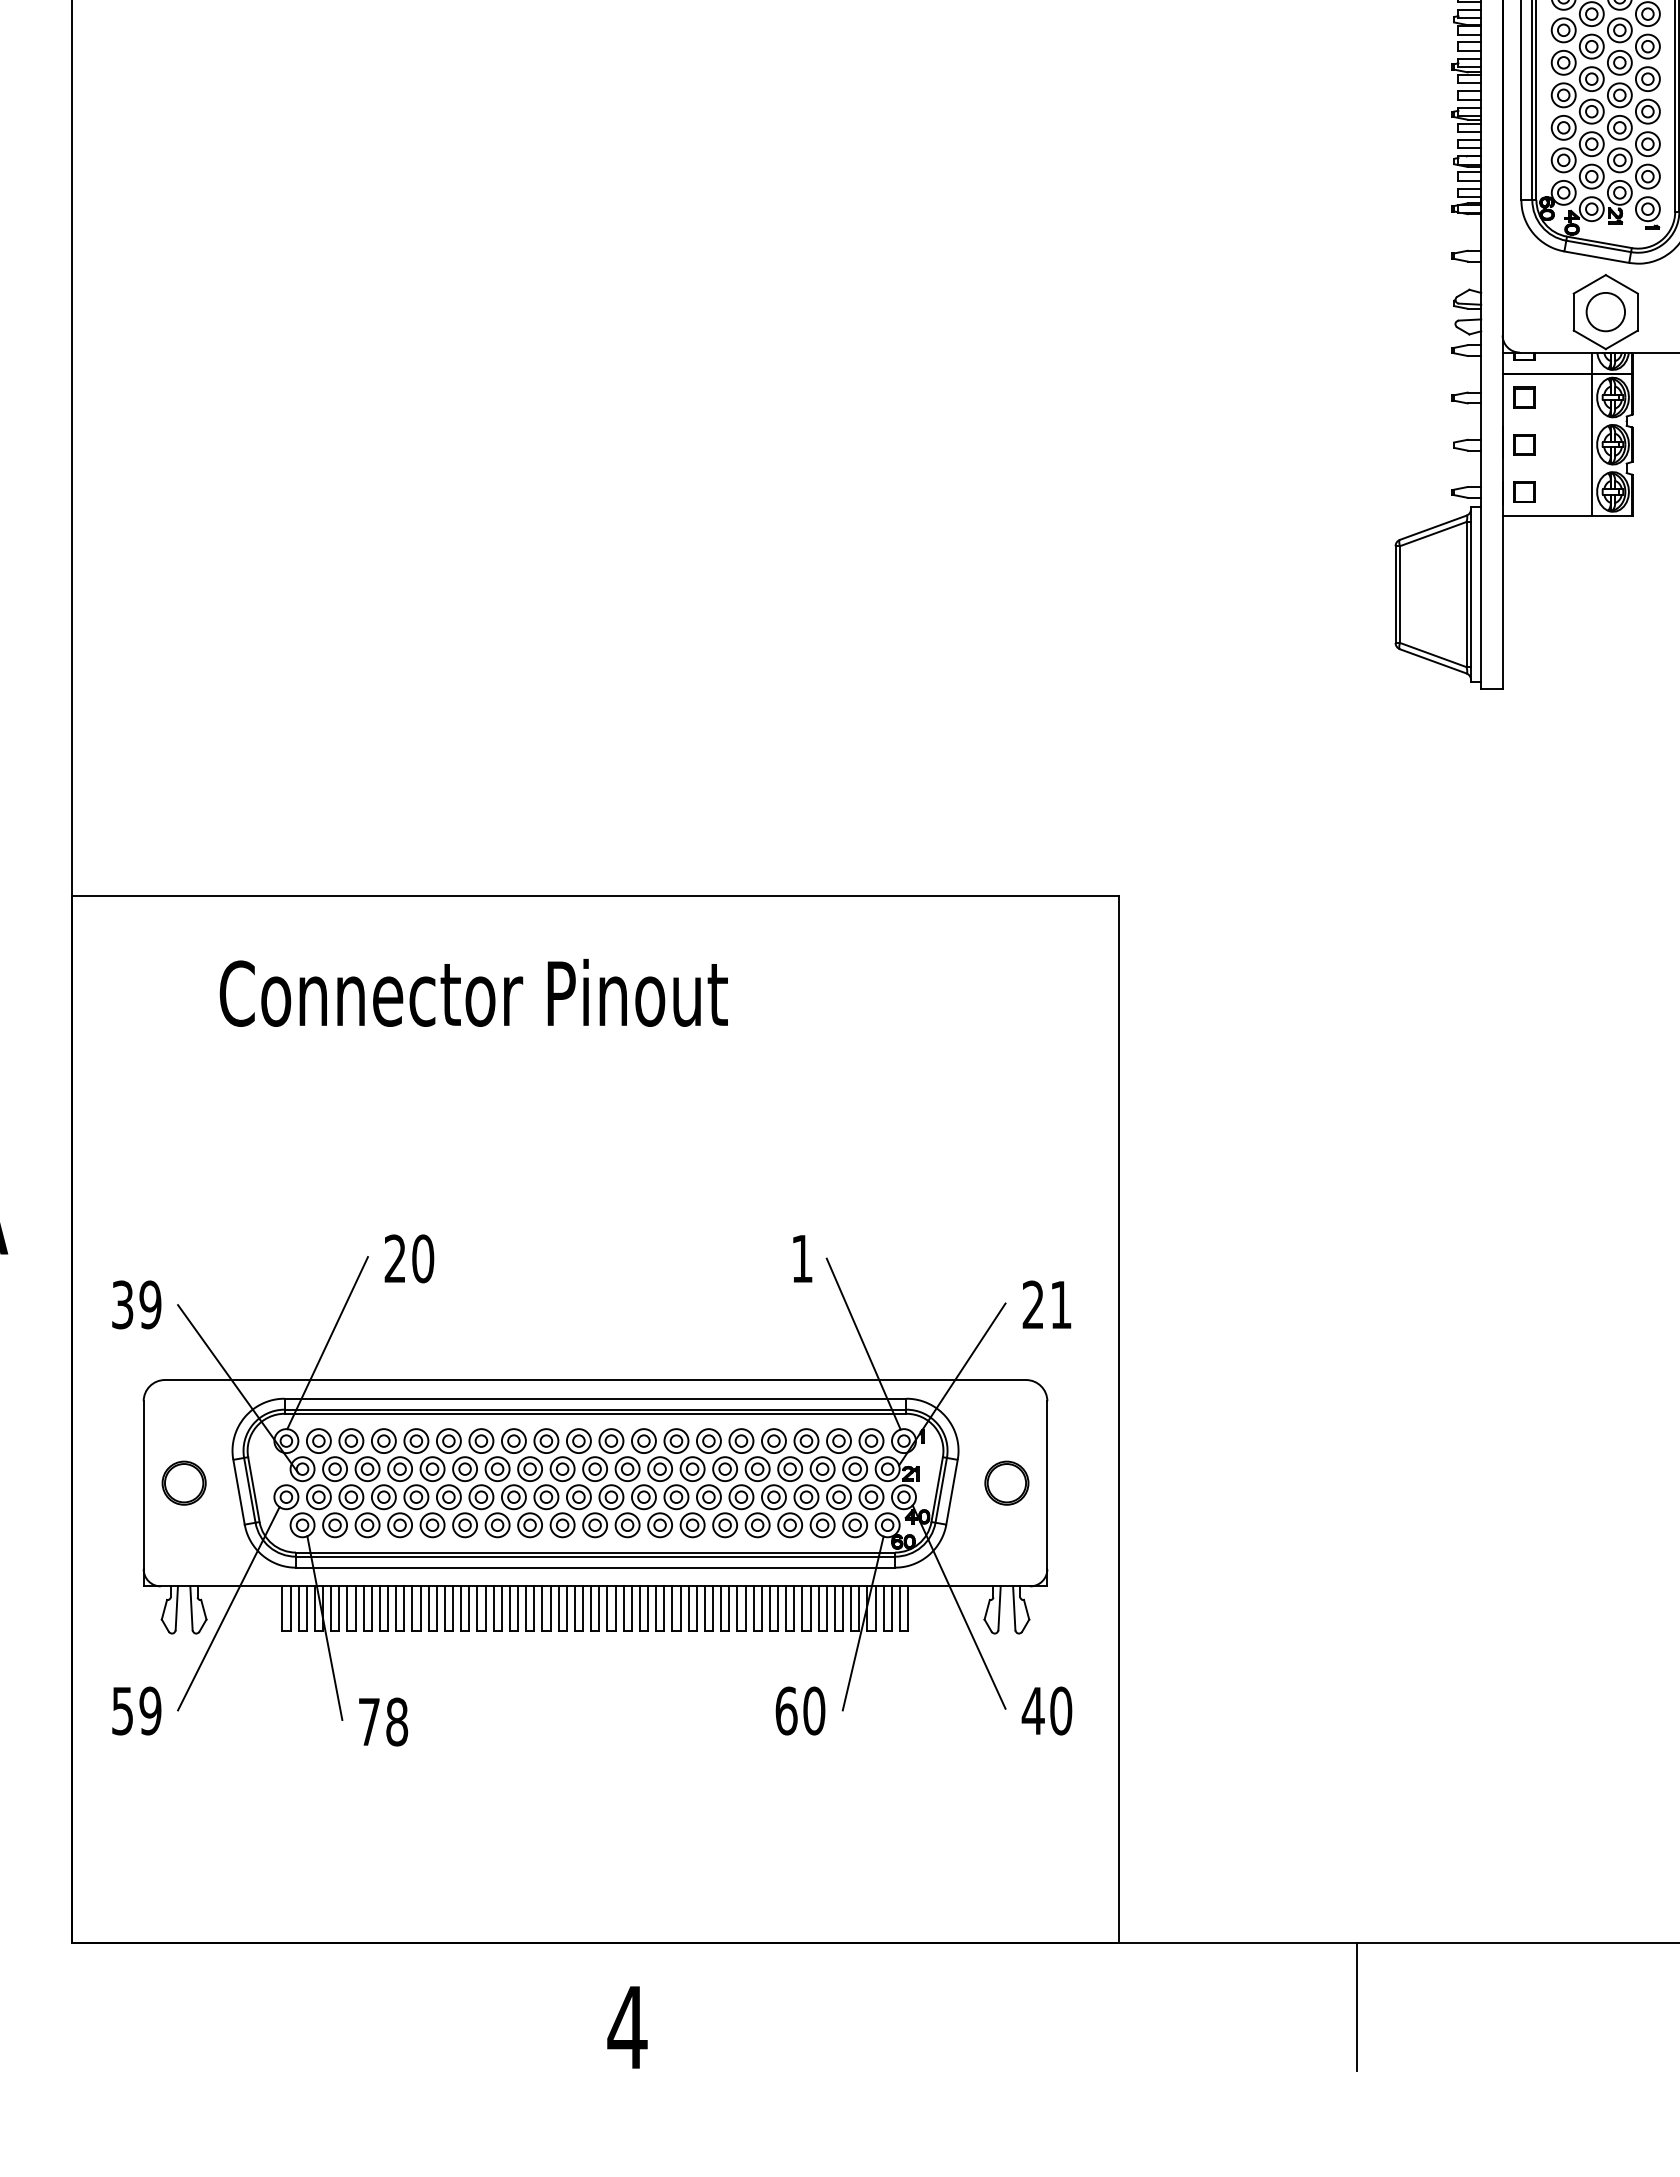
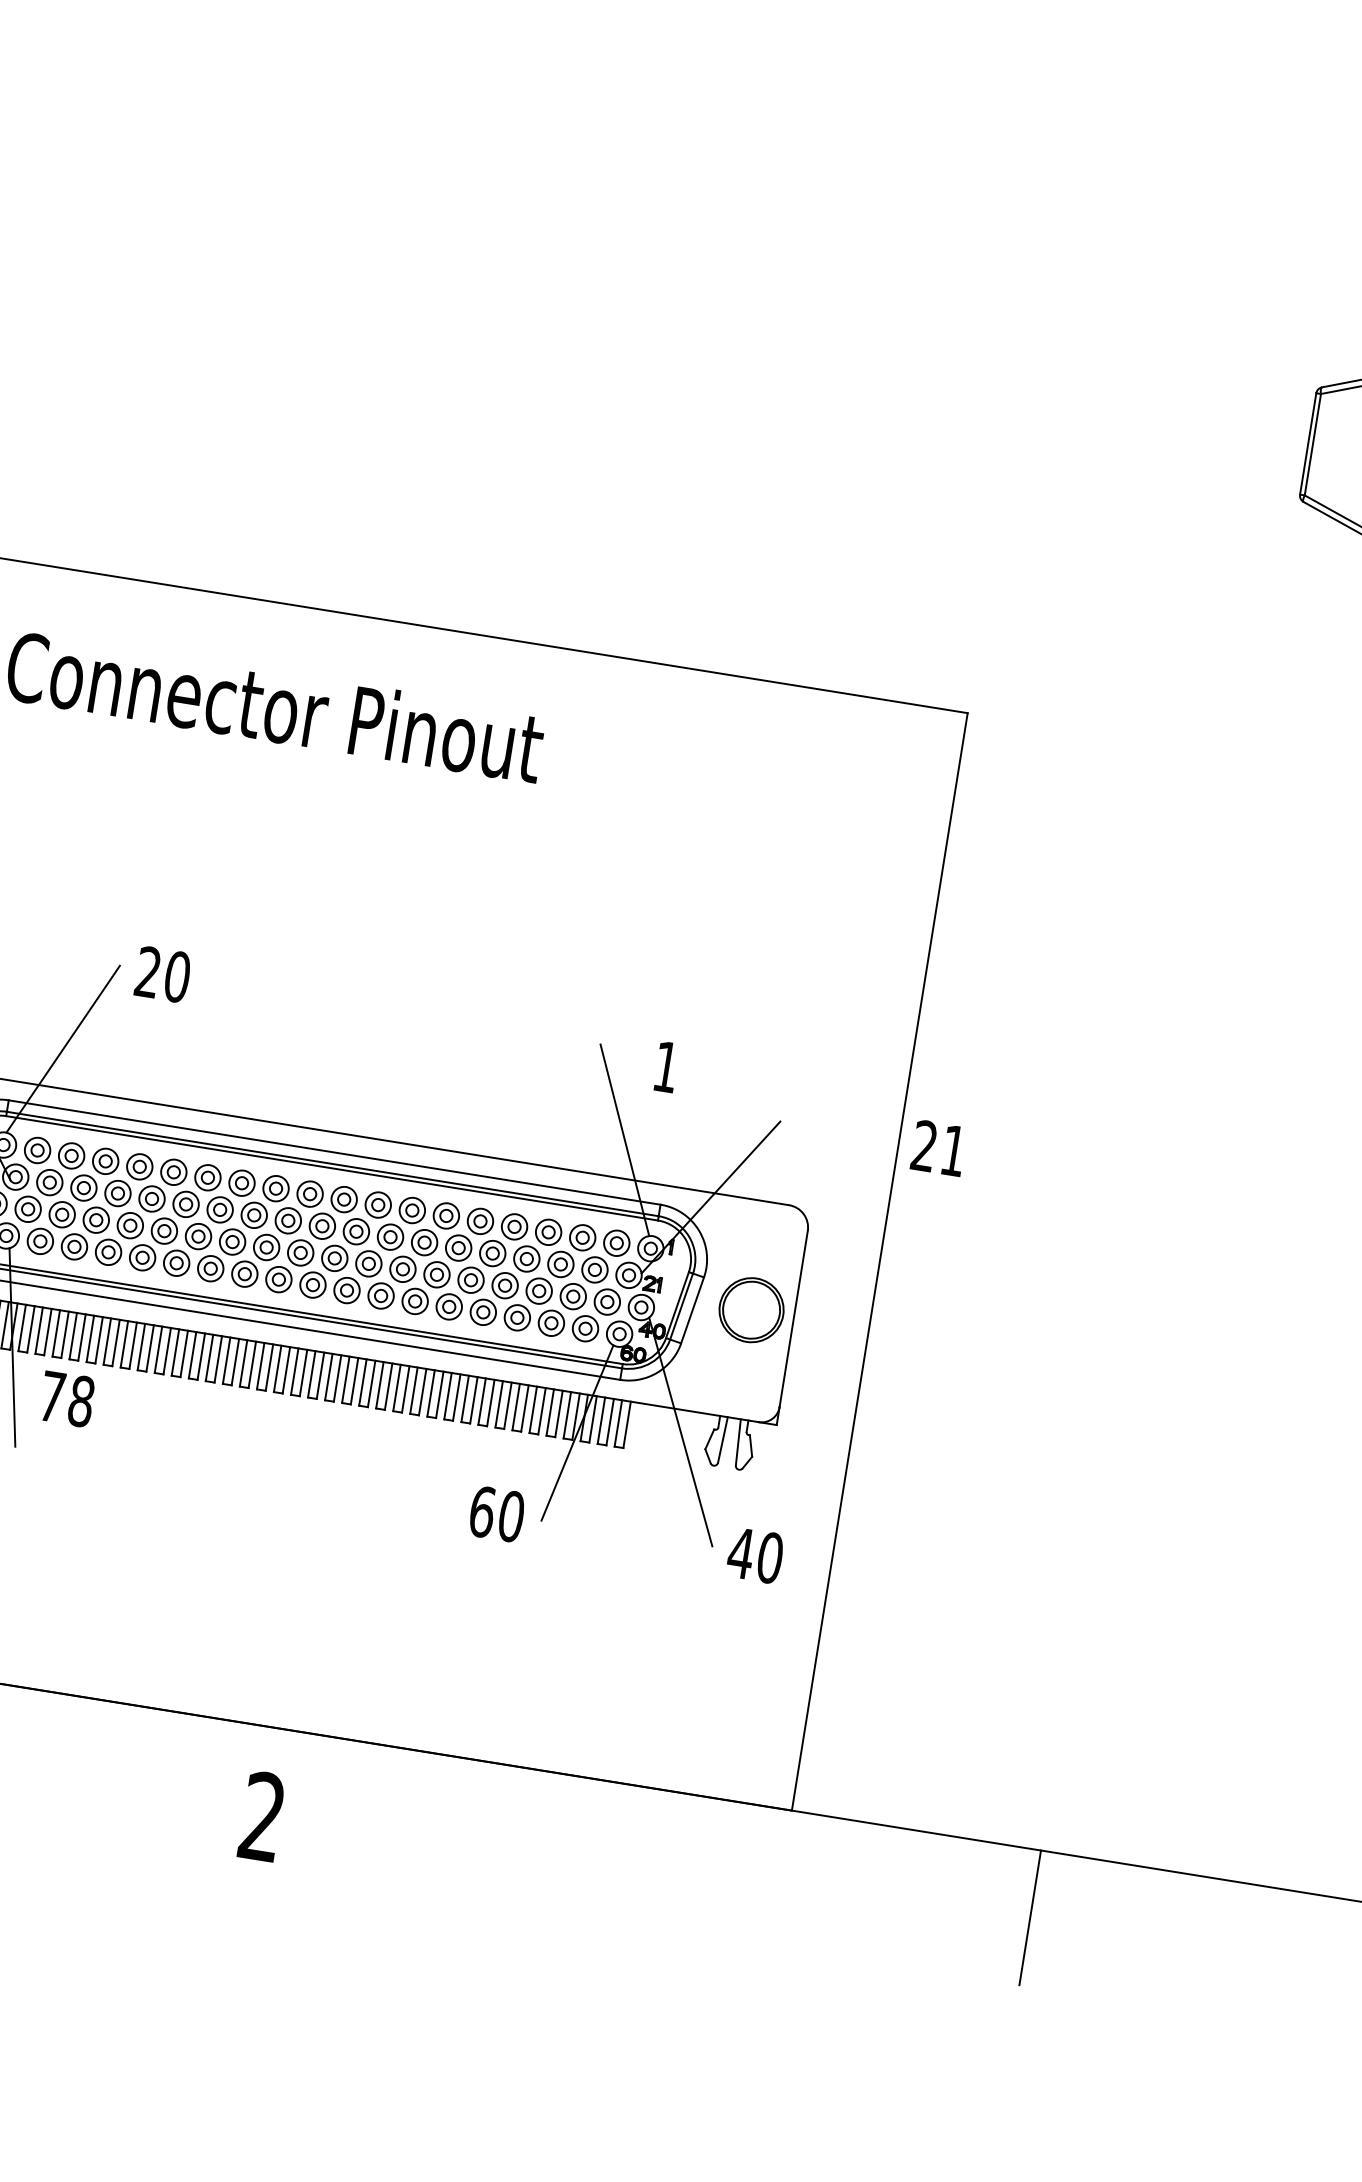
text: (802, 1258) -> (666, 1066), moved
text: (1046, 1304) -> (938, 1147), moved
part: (1006, 1482) -> (751, 1309), size x1.4
text: (383, 1721) -> (67, 1398), moved
text: (627, 2026) -> (262, 1815), 4 -> 2

